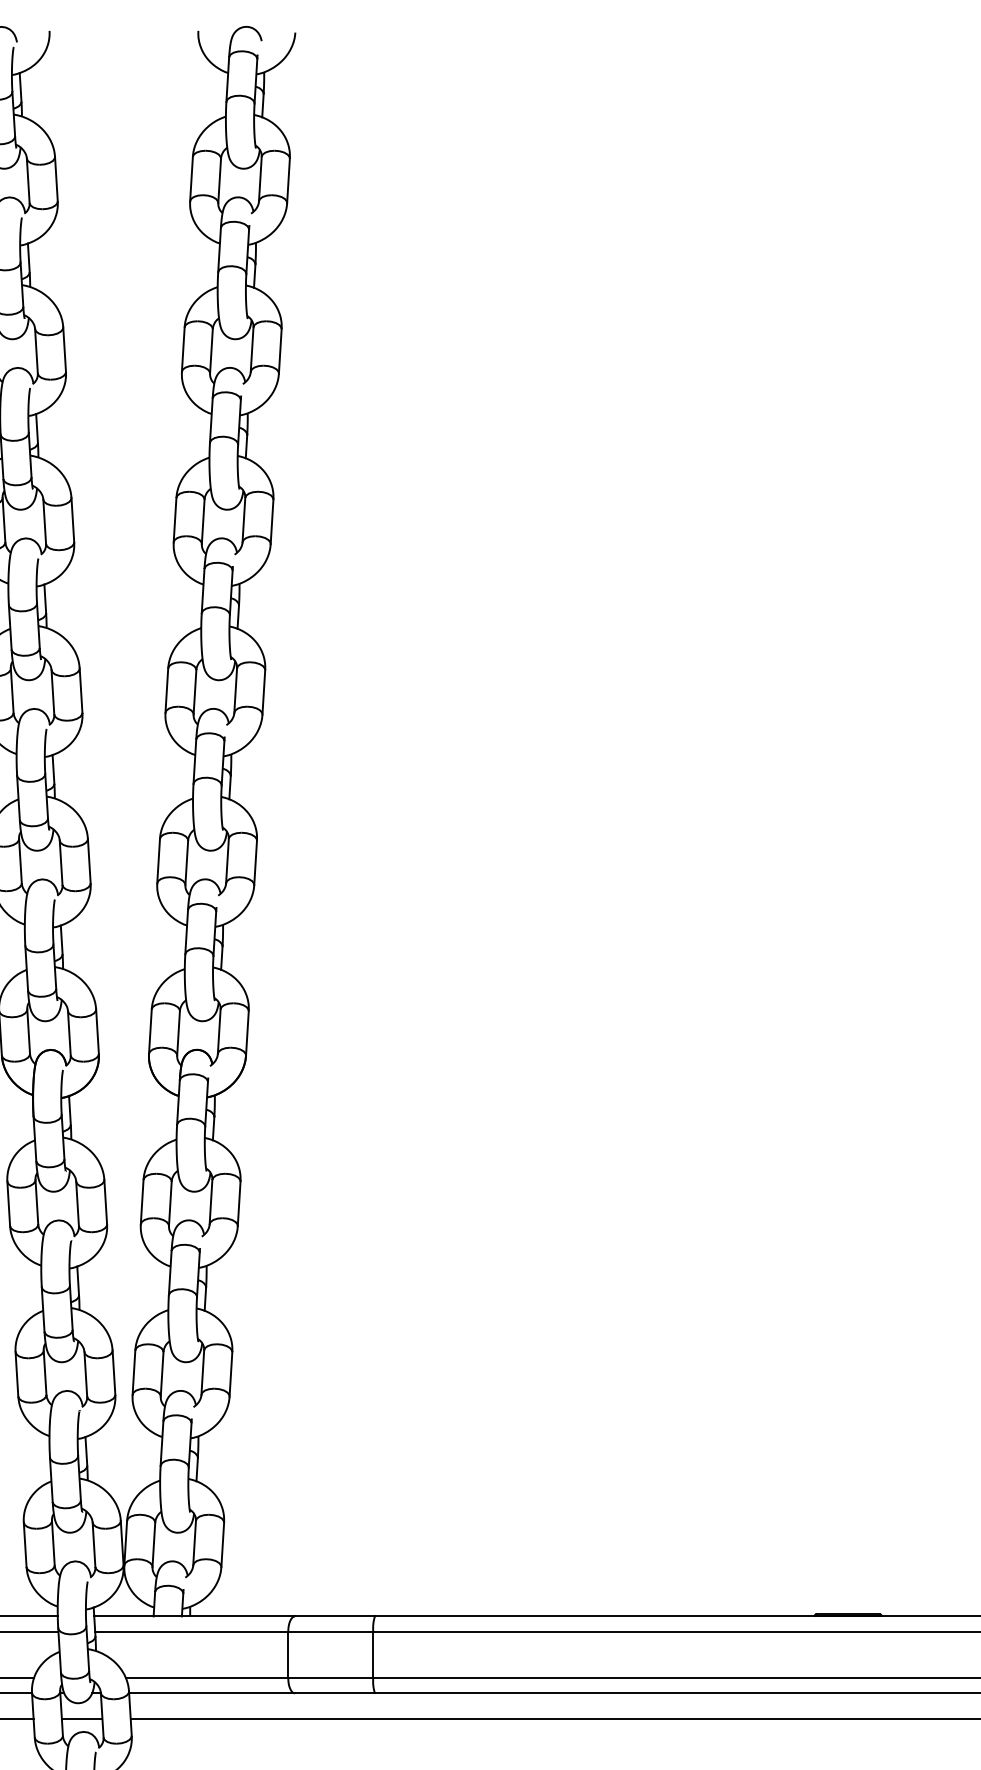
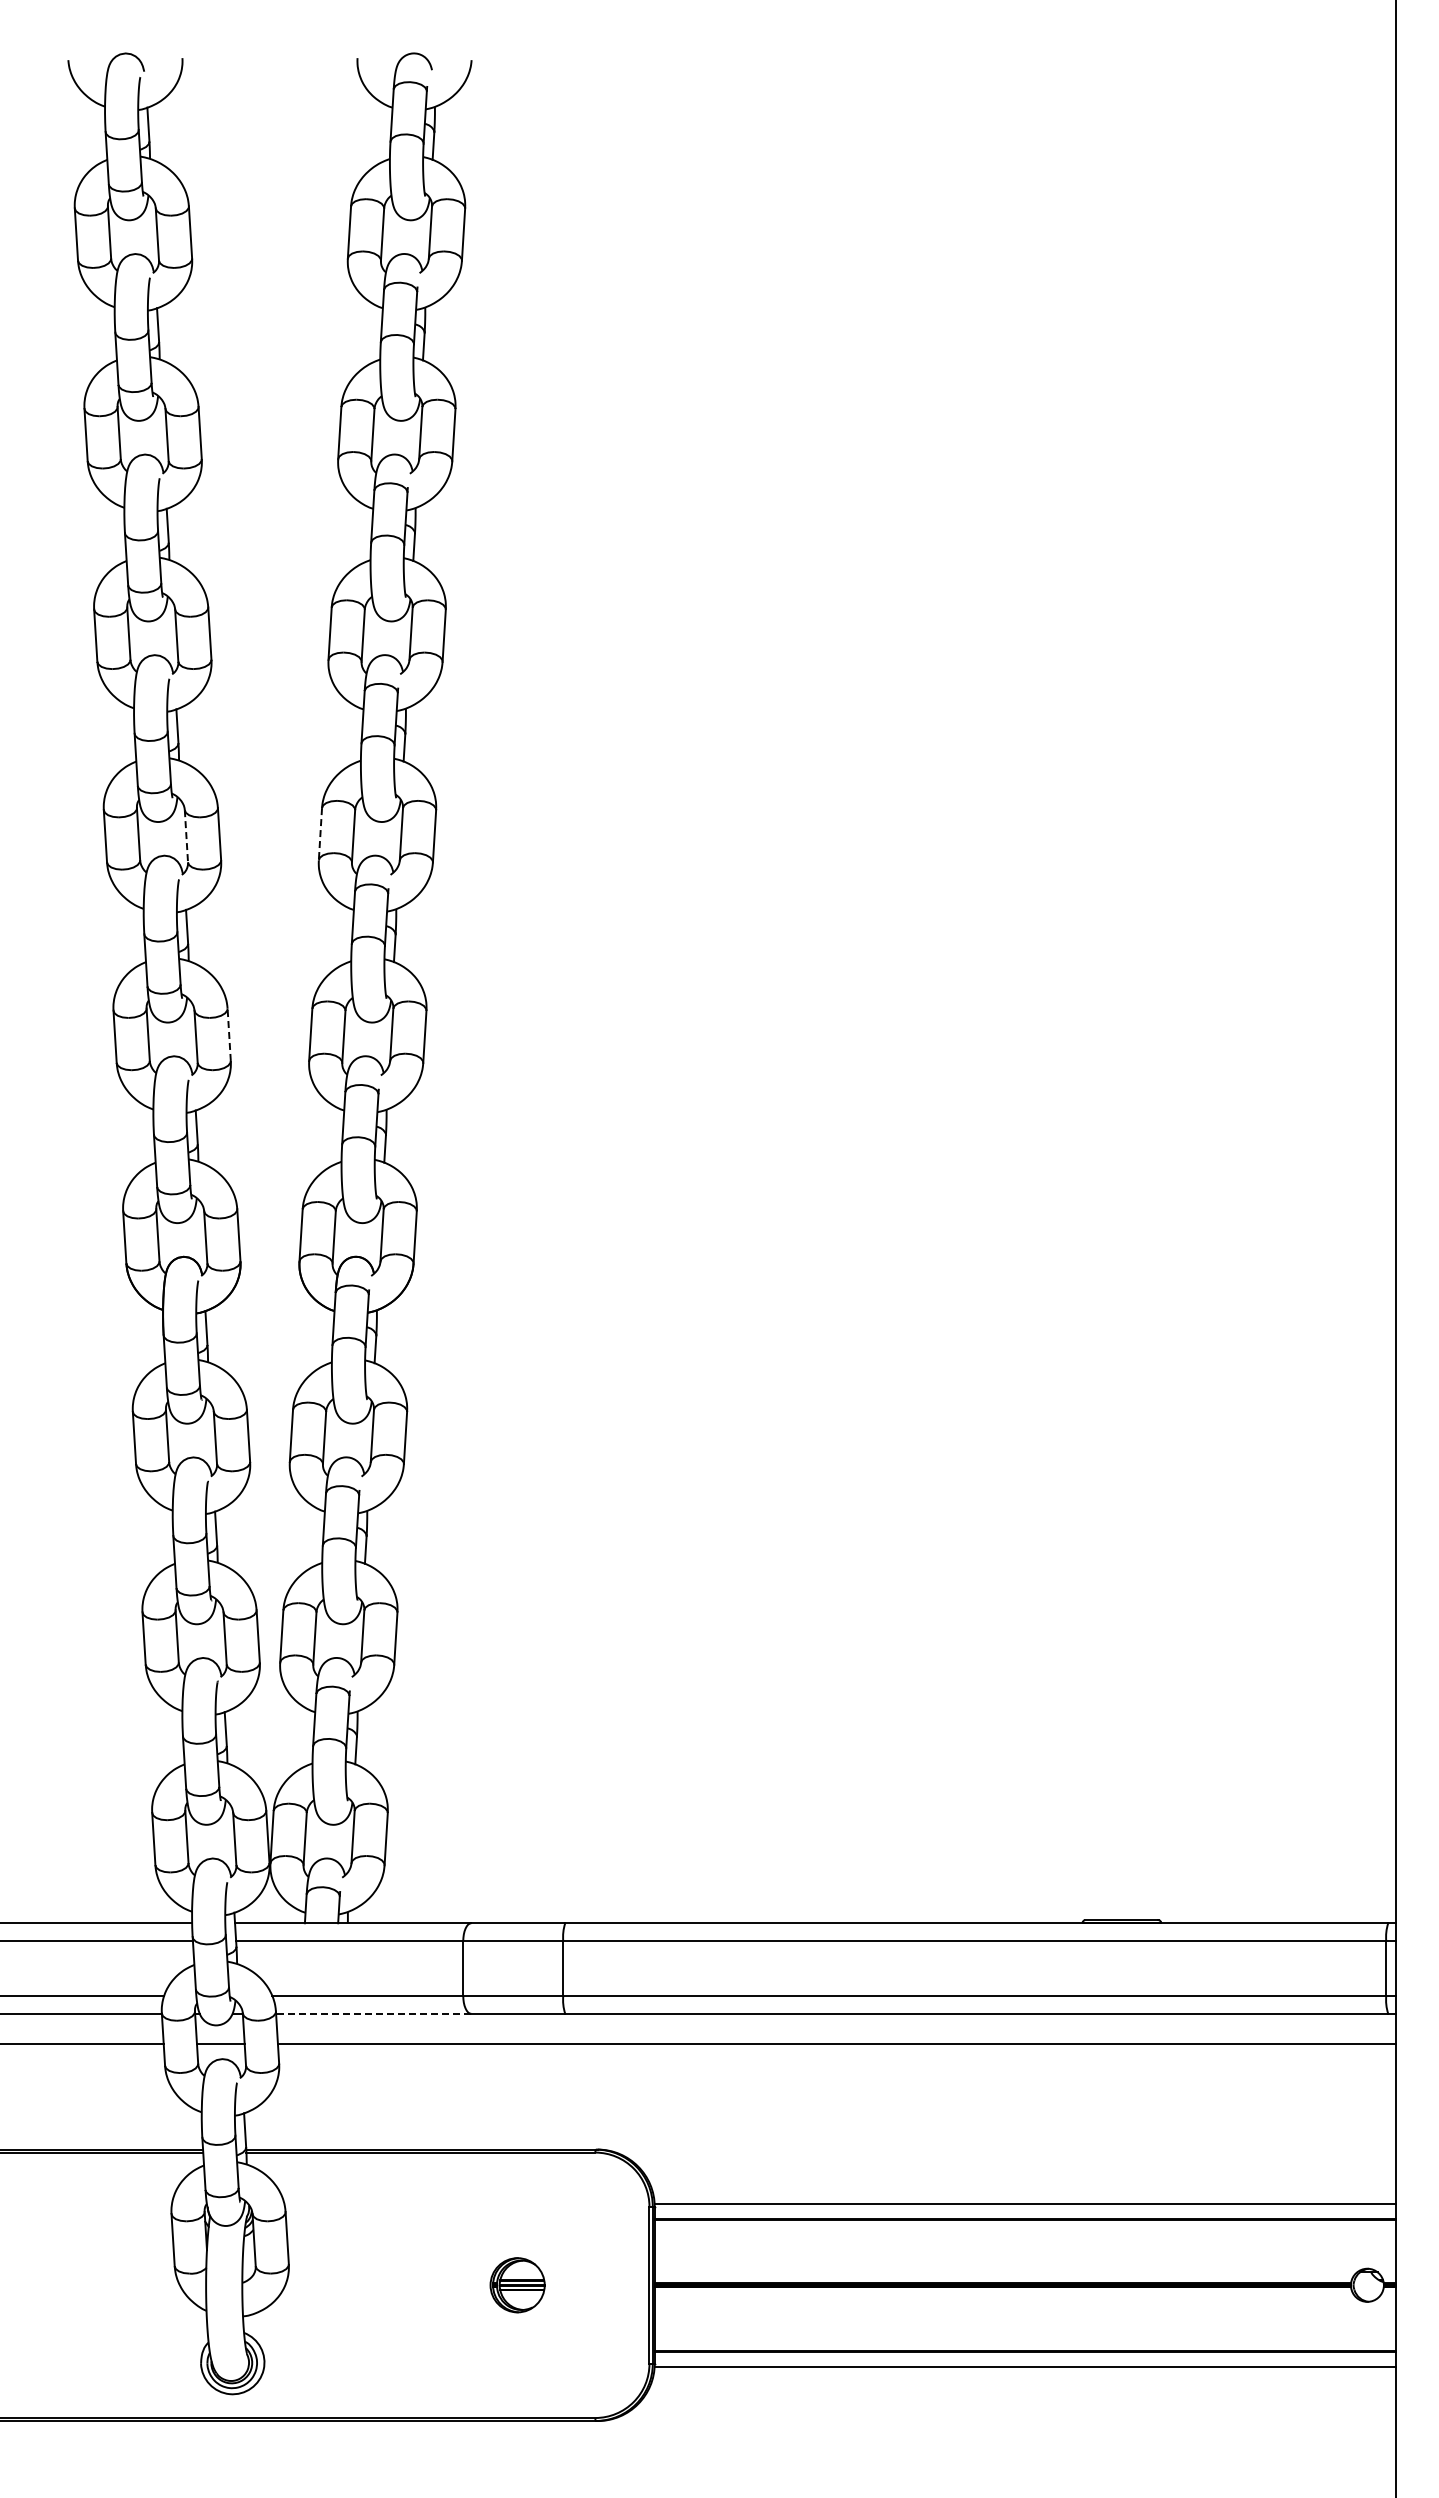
line: (166, 690) -> (320, 834), solid -> dashed
line: (52, 692) -> (186, 836), solid -> dashed
line: (89, 860) -> (229, 1034), solid -> dashed
line: (211, 1693) -> (373, 2013), solid -> dashed

